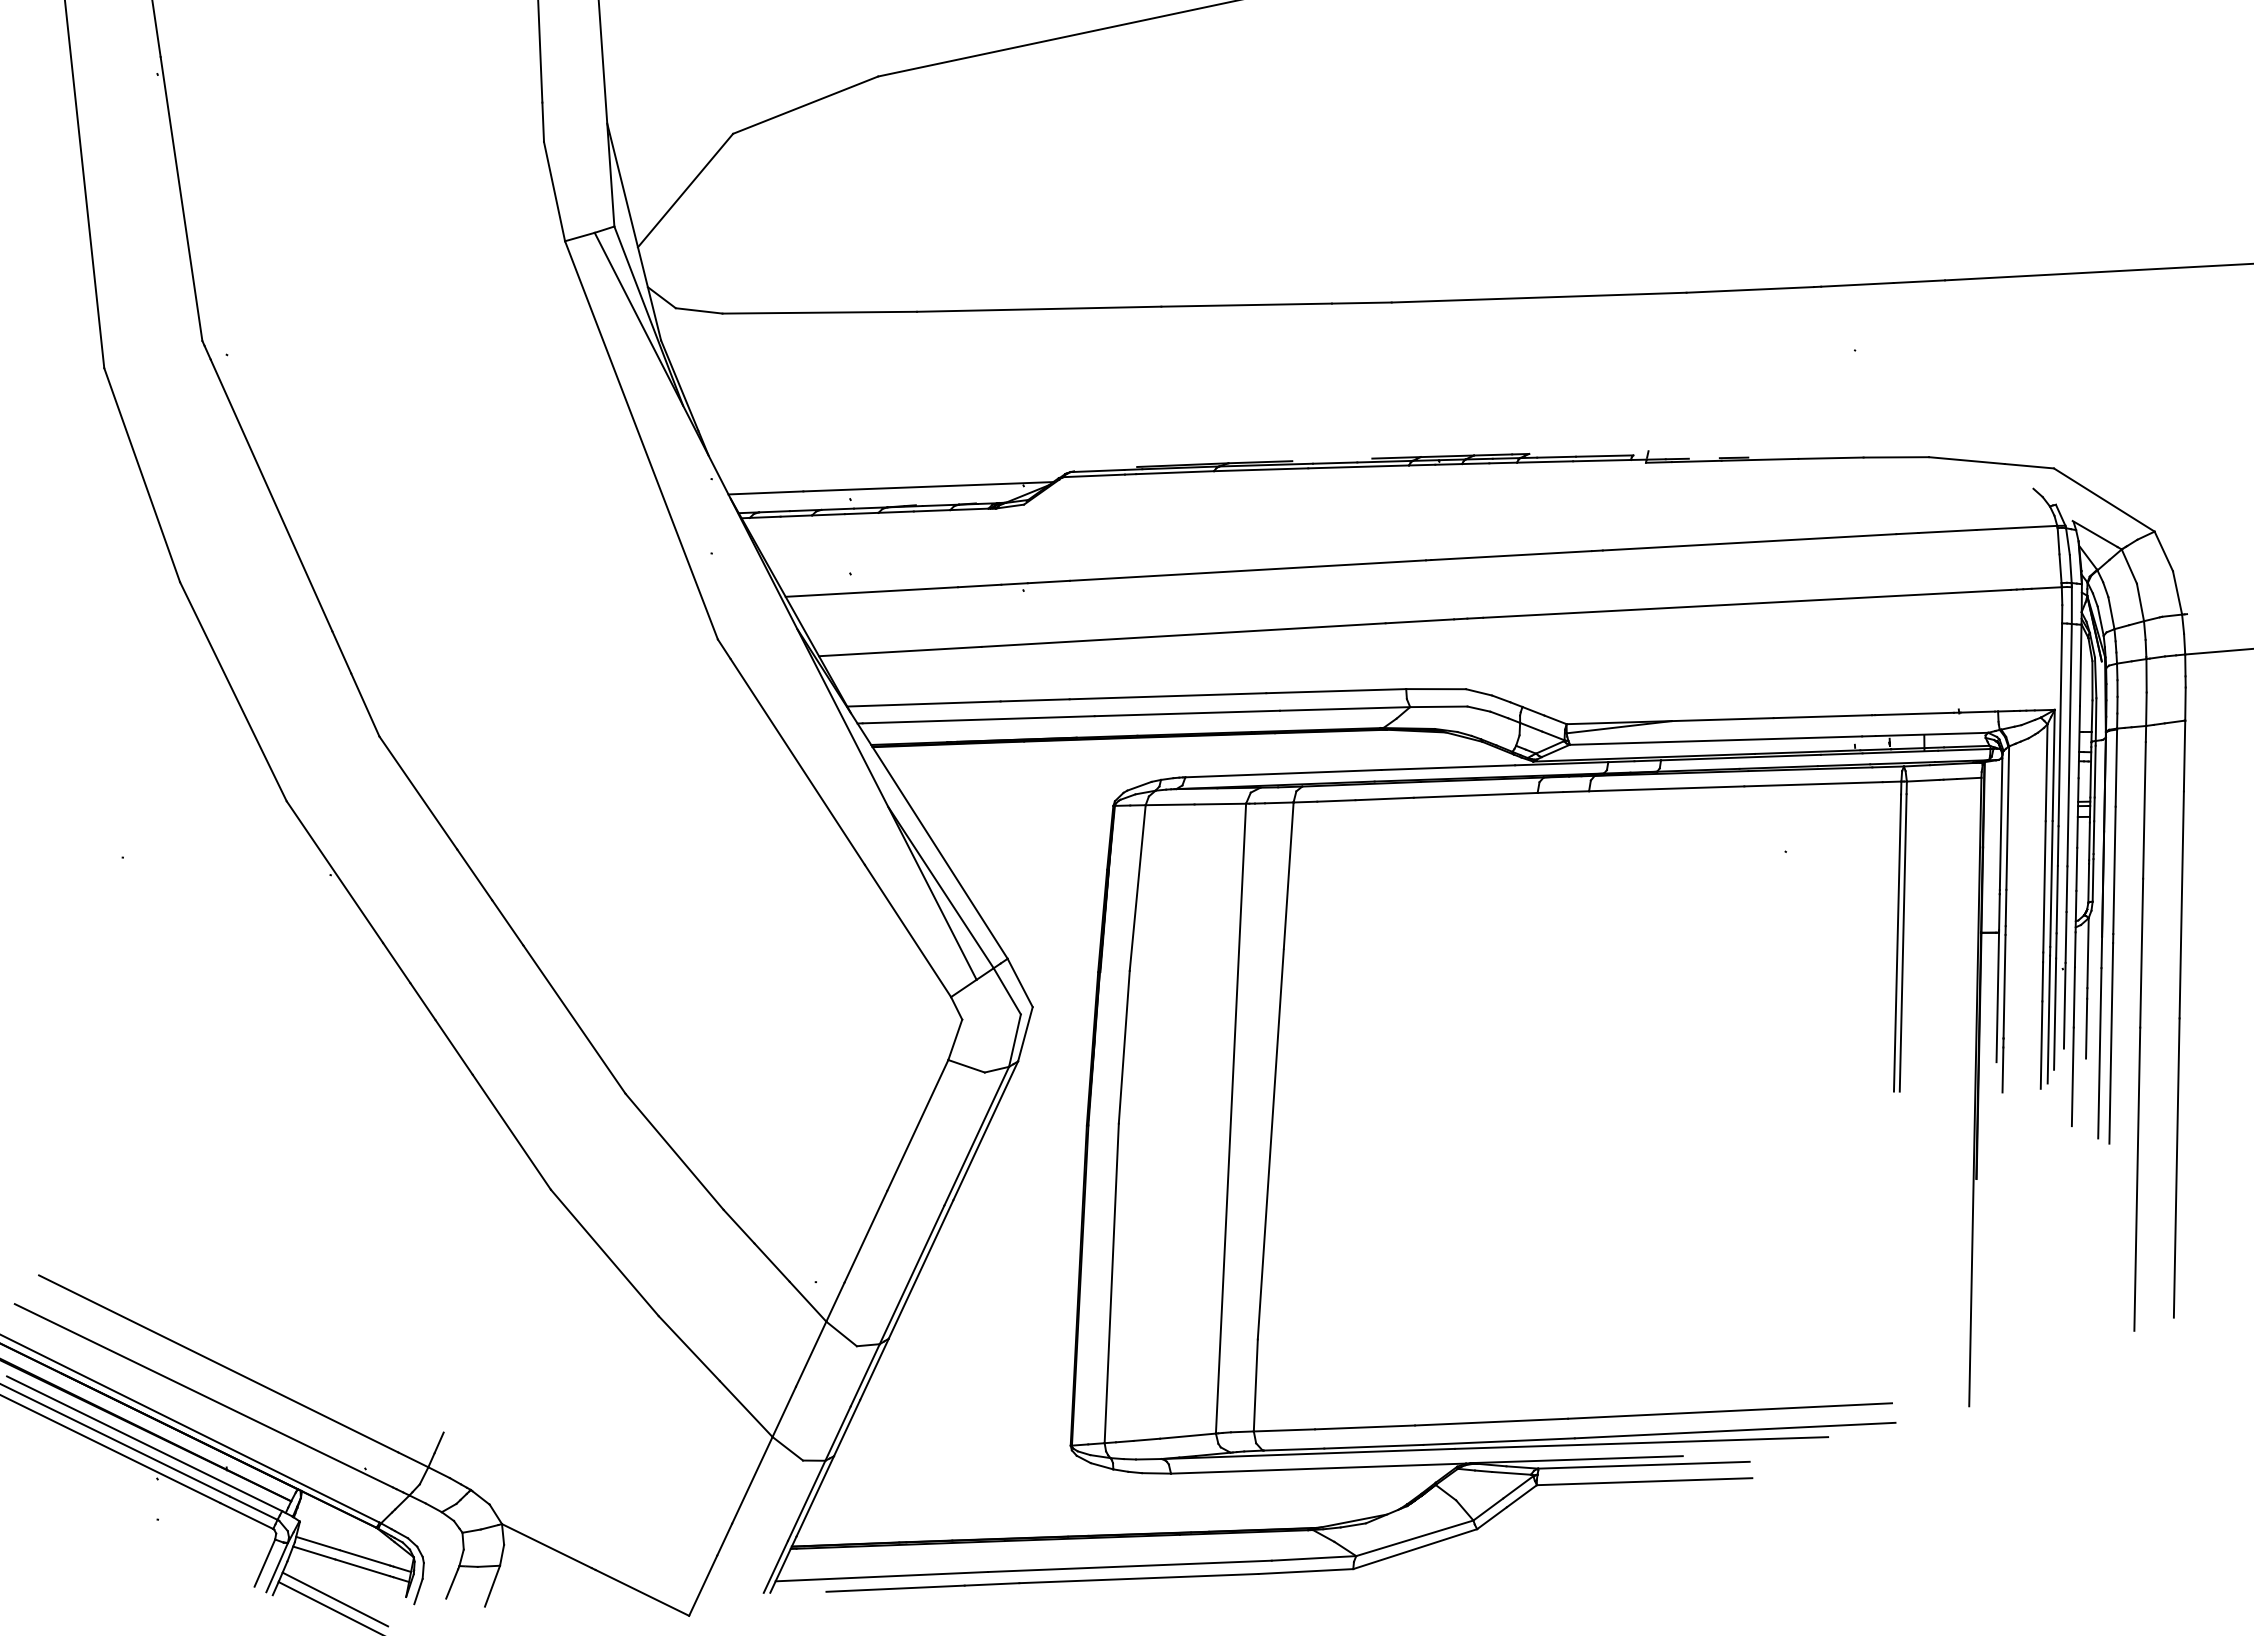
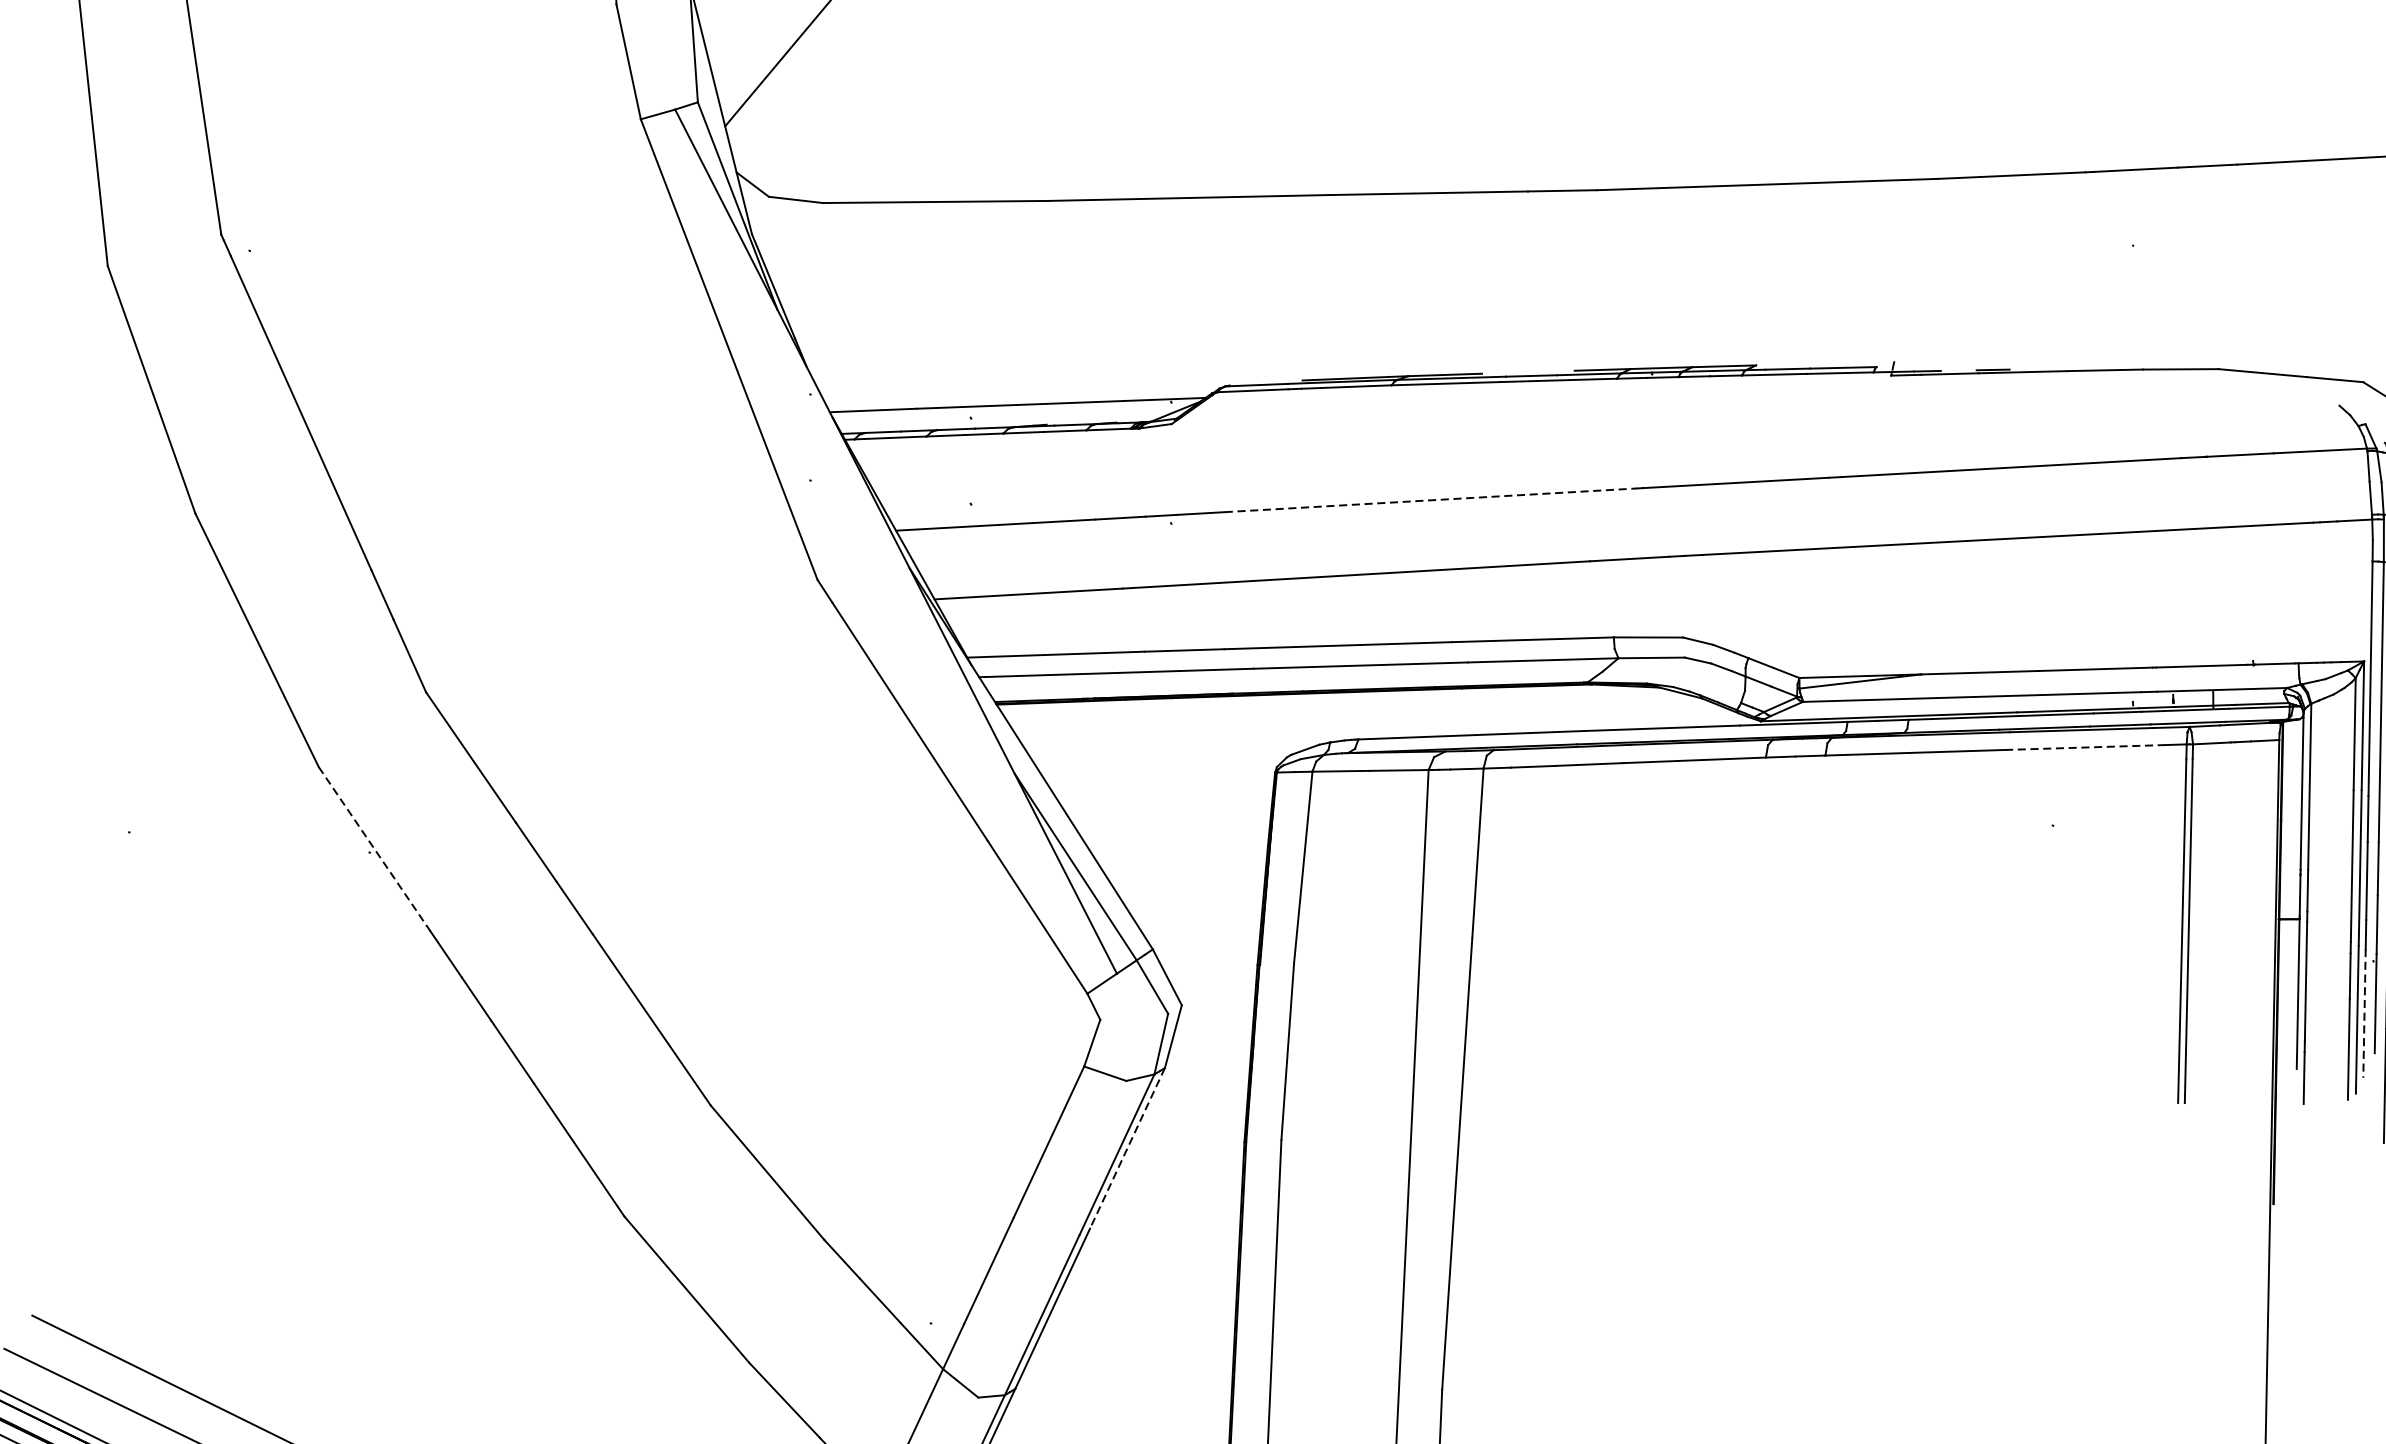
line: (1248, 570) -> (1431, 500), solid -> dashed
line: (1814, 784) -> (2086, 747), solid -> dashed
line: (334, 872) -> (374, 849), solid -> dashed
line: (2055, 1014) -> (2364, 1013), solid -> dashed
line: (985, 1130) -> (1127, 1148), solid -> dashed

